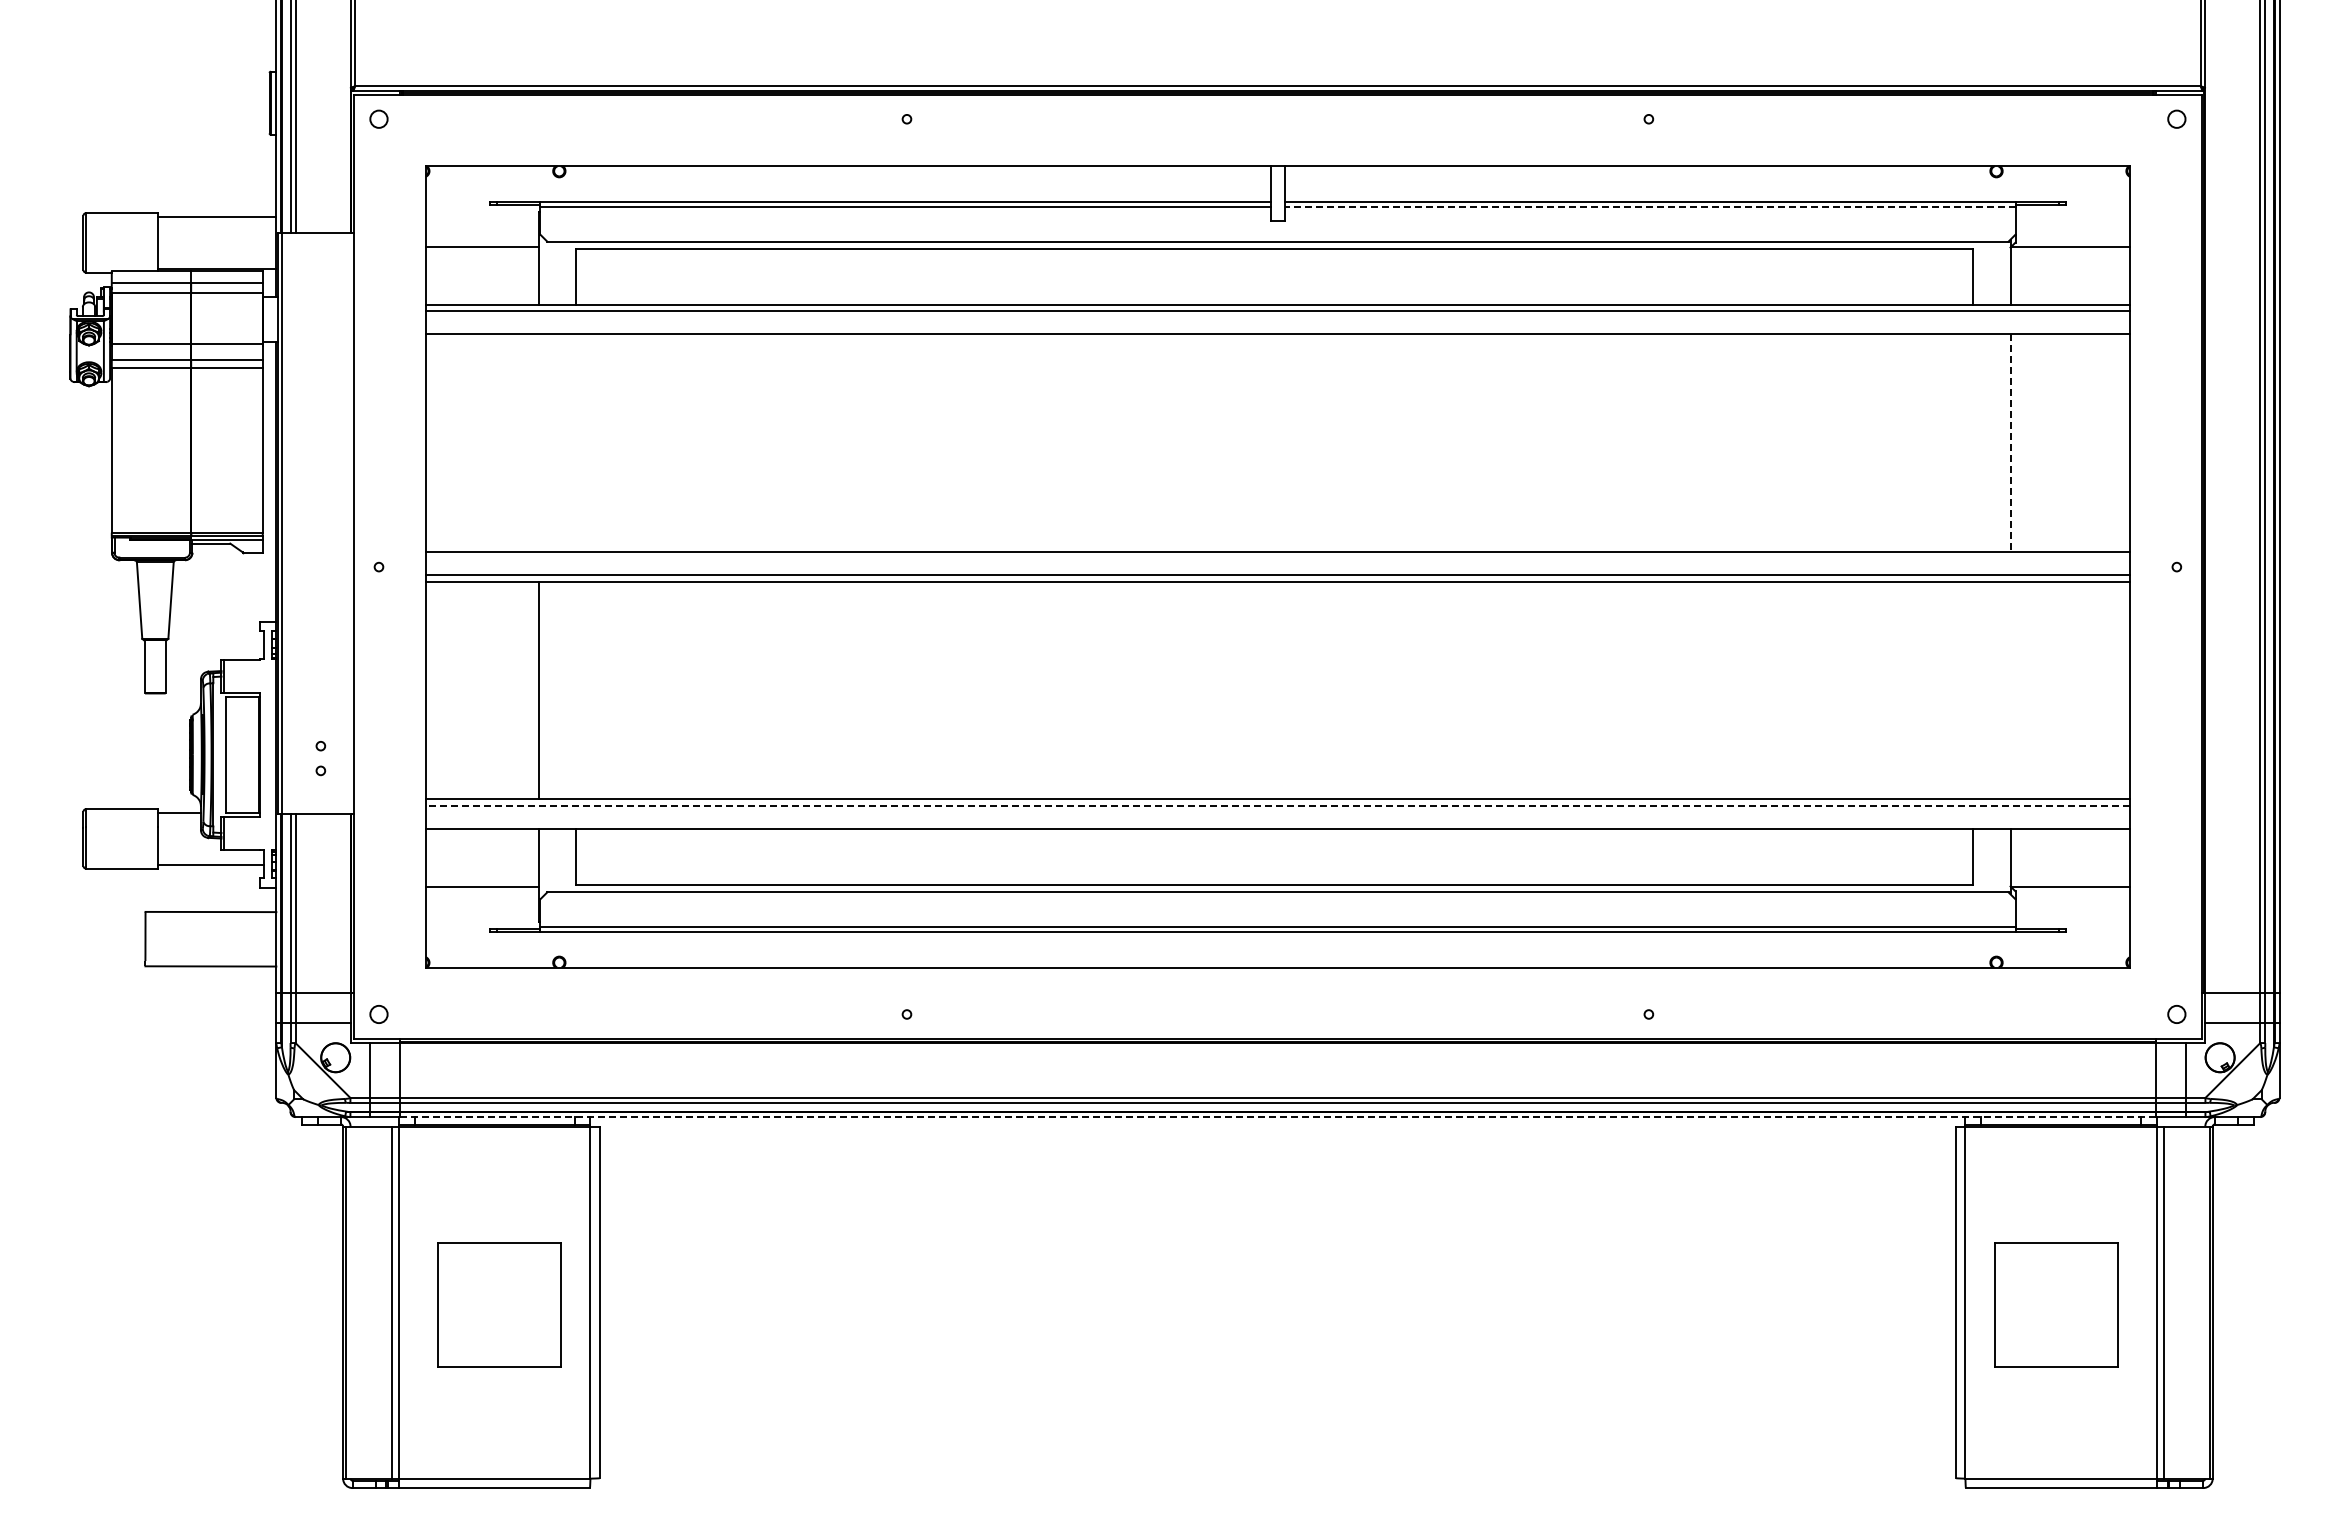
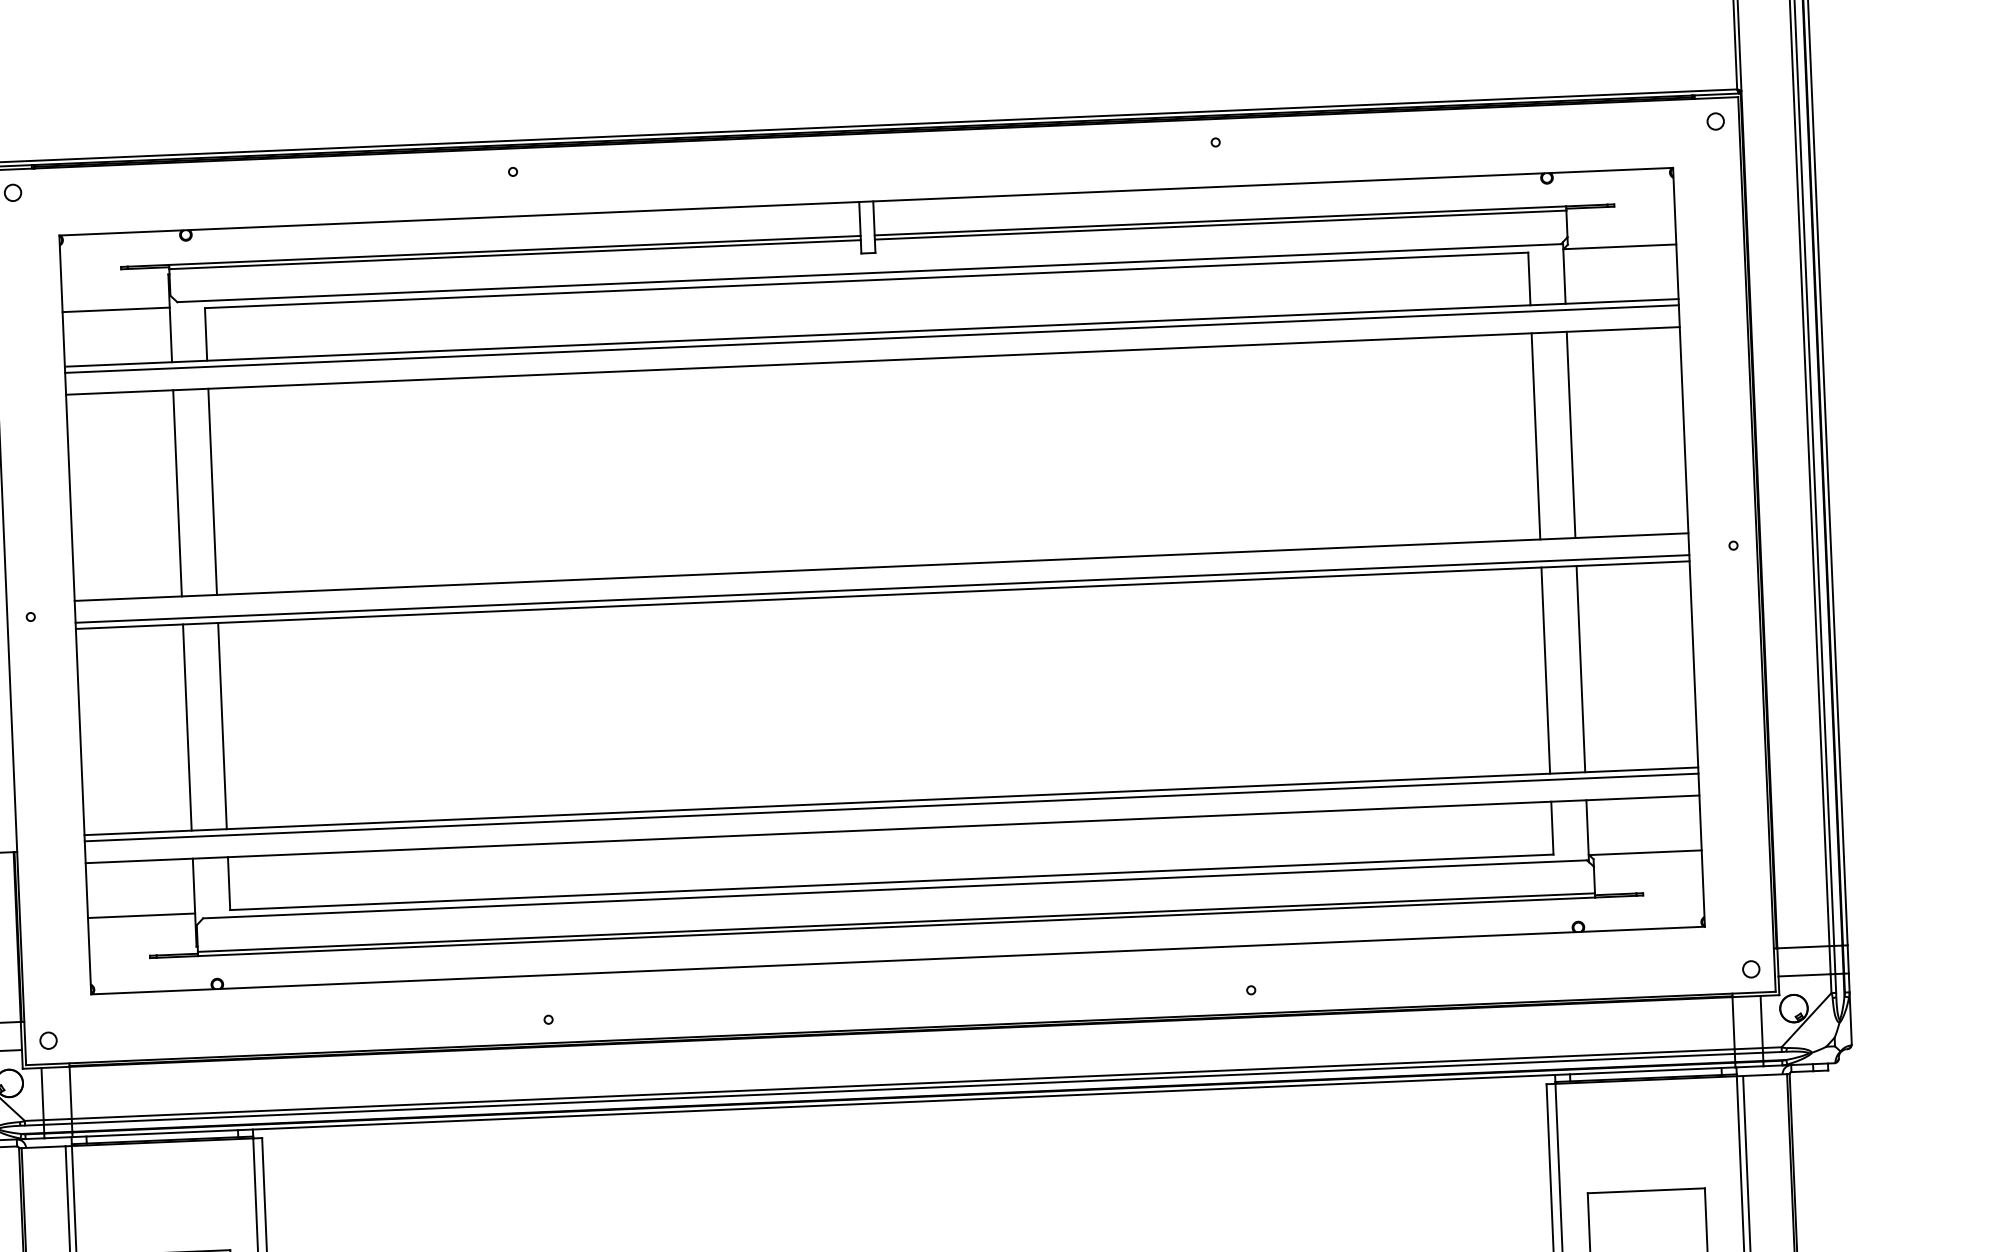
line: (1649, 206) -> (1219, 225), dashed -> solid
line: (539, 443) -> (177, 493), added
line: (576, 443) -> (212, 492), added
line: (1973, 443) -> (1536, 436), added
line: (2010, 443) -> (1571, 435), dashed -> solid
line: (576, 690) -> (222, 726), added
line: (1973, 690) -> (1545, 670), added
line: (2010, 690) -> (1580, 669), added
line: (1277, 805) -> (891, 807), dashed -> solid
line: (1277, 1117) -> (903, 1102), dashed -> solid

